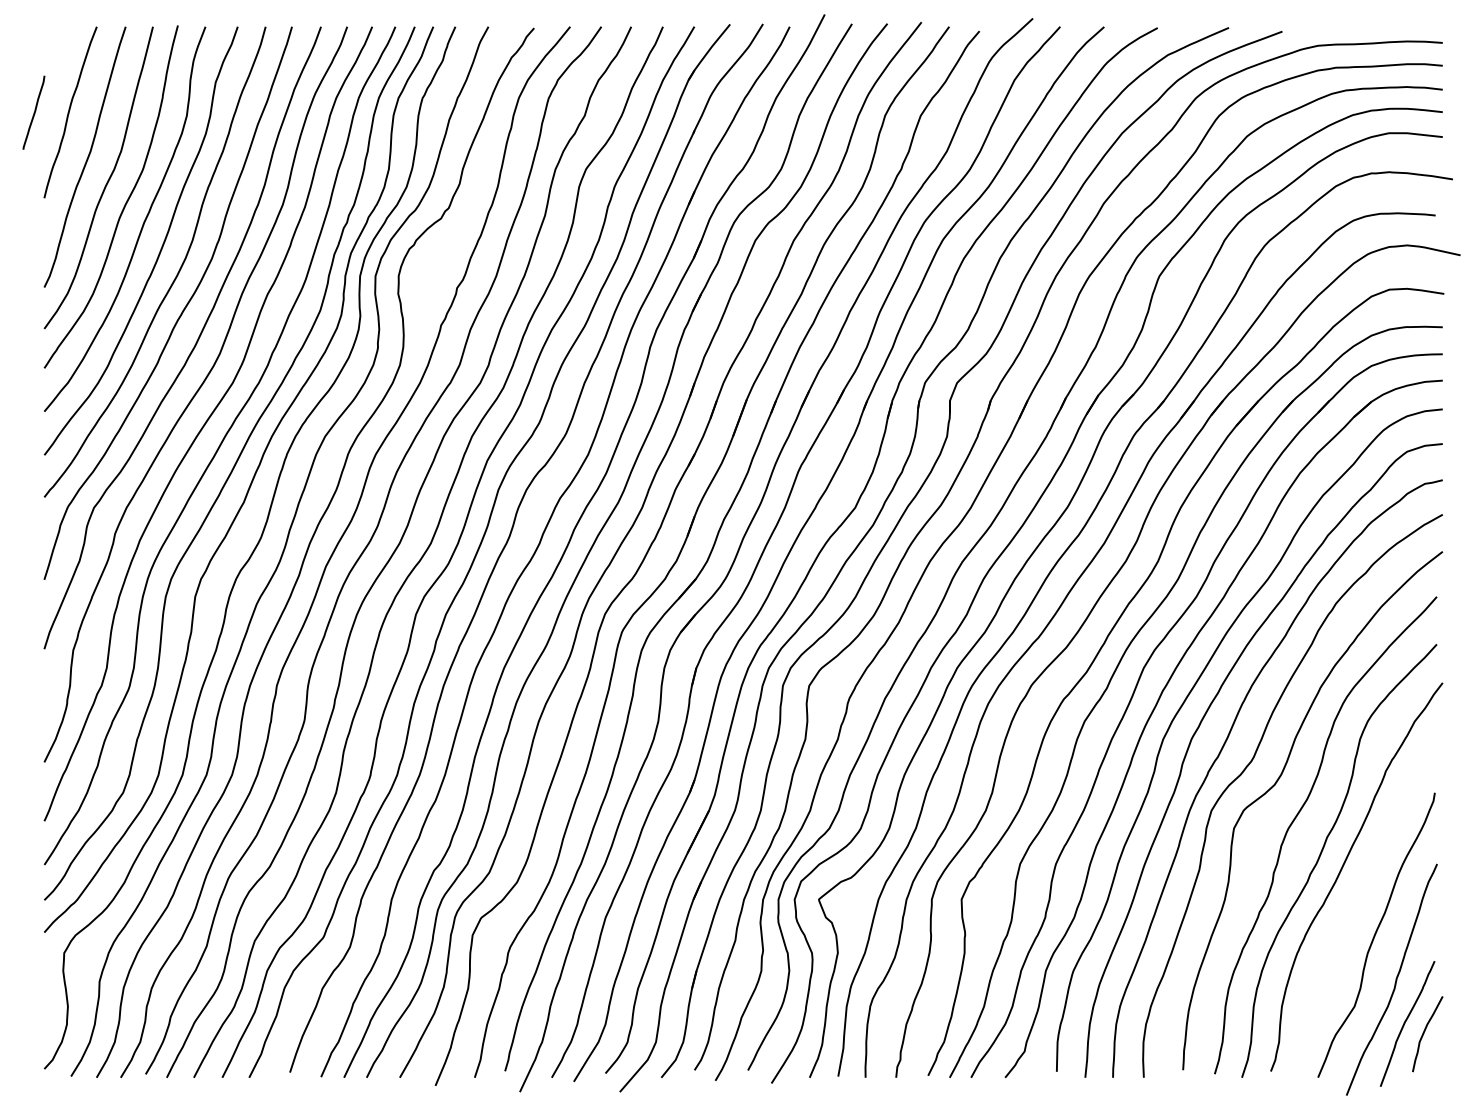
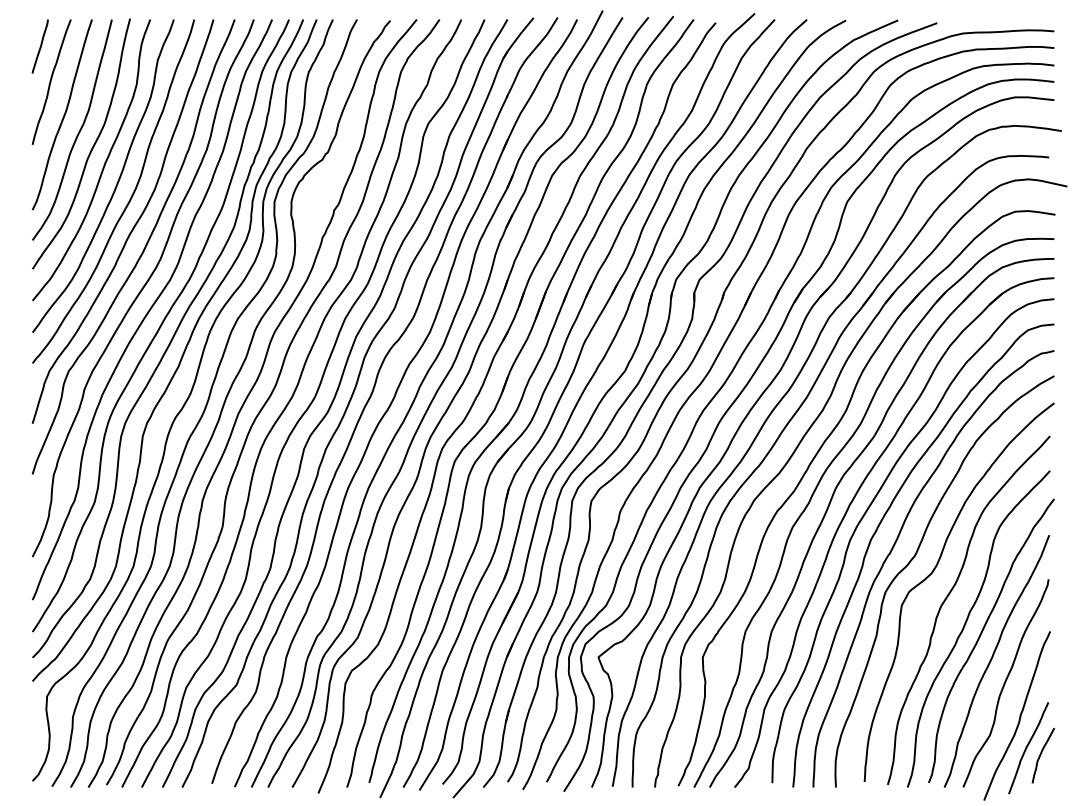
curve: (33, 112) -> (39, 46), moved
curve: (1357, 902) -> (992, 659), added

